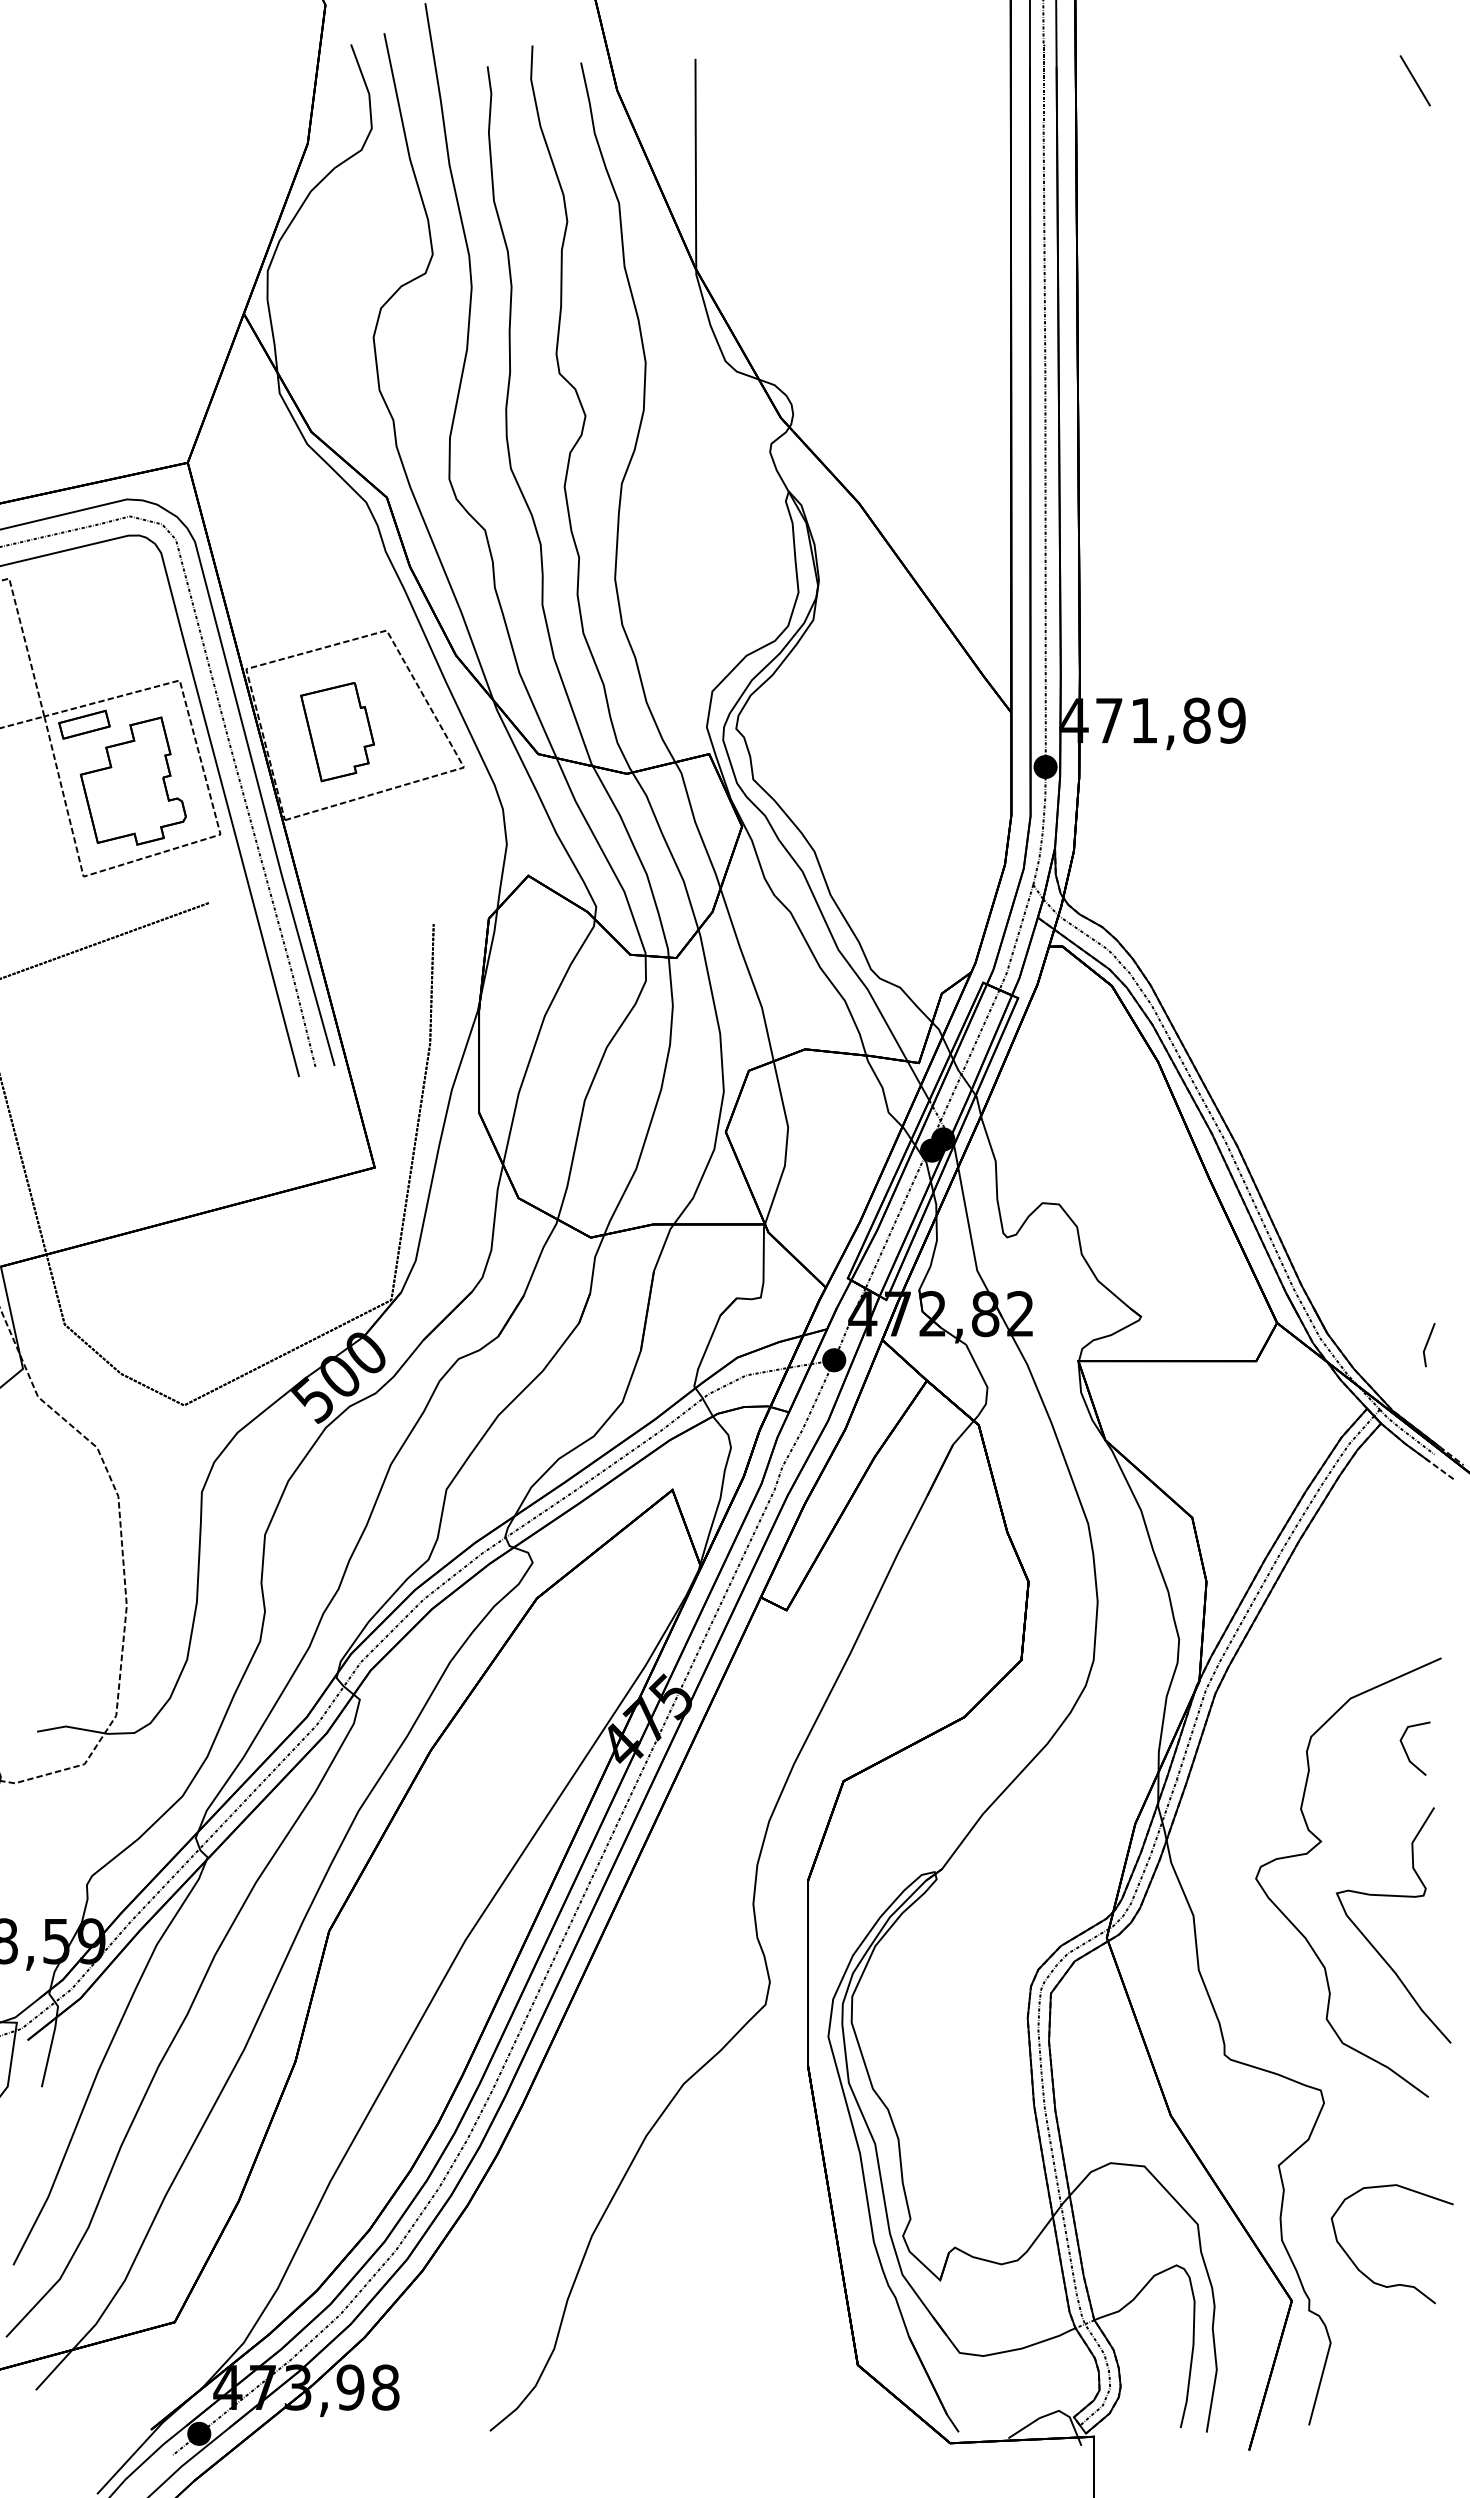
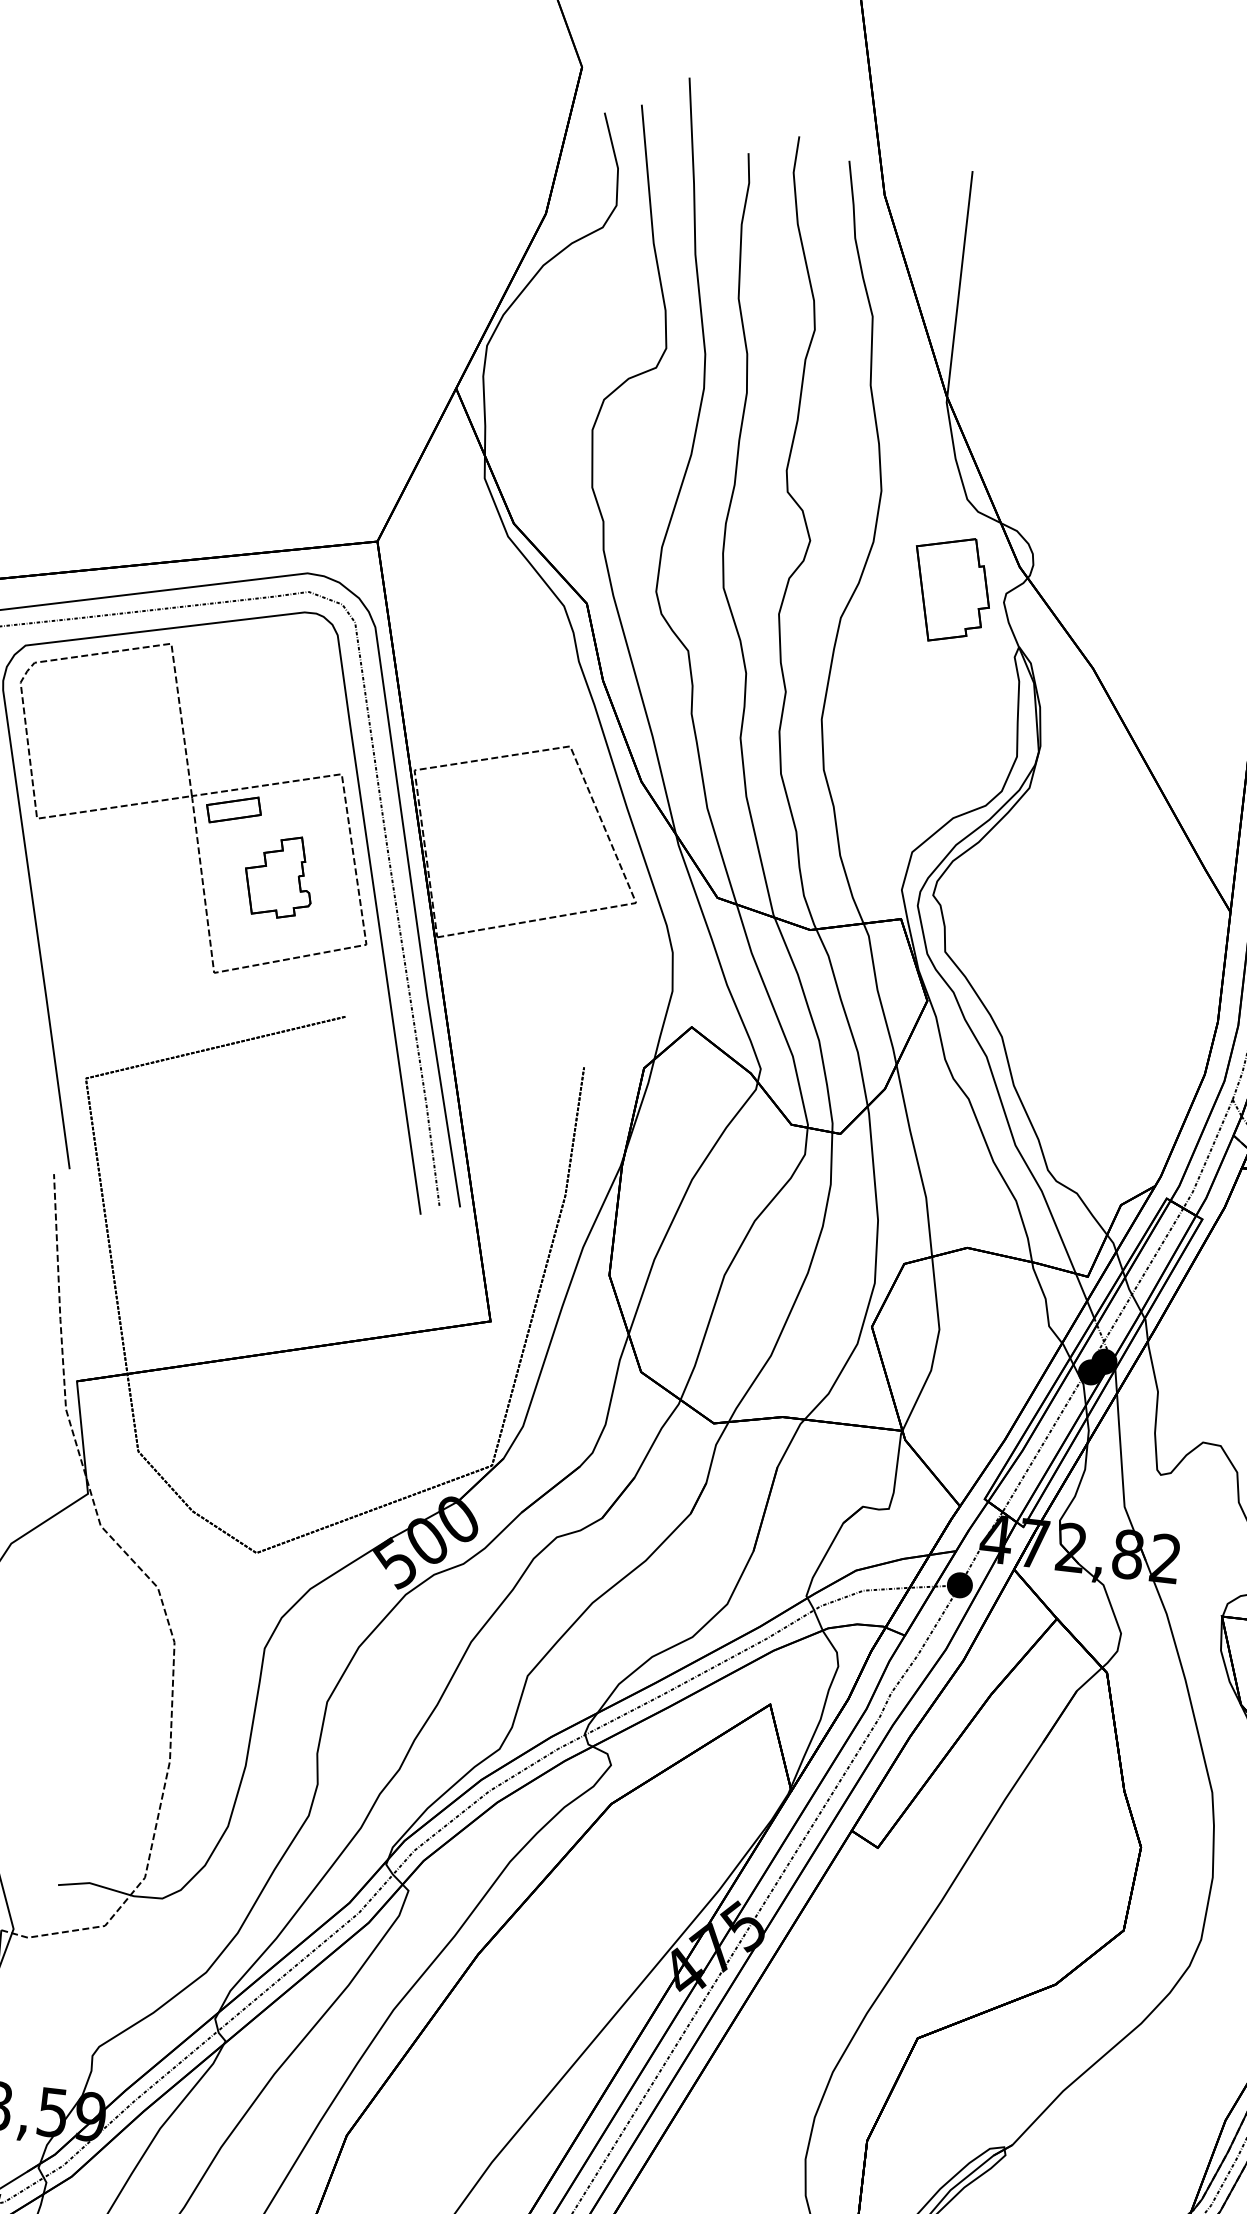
part: (337, 732) -> (951, 590), moved
part: (132, 780) -> (278, 875), size x0.6

